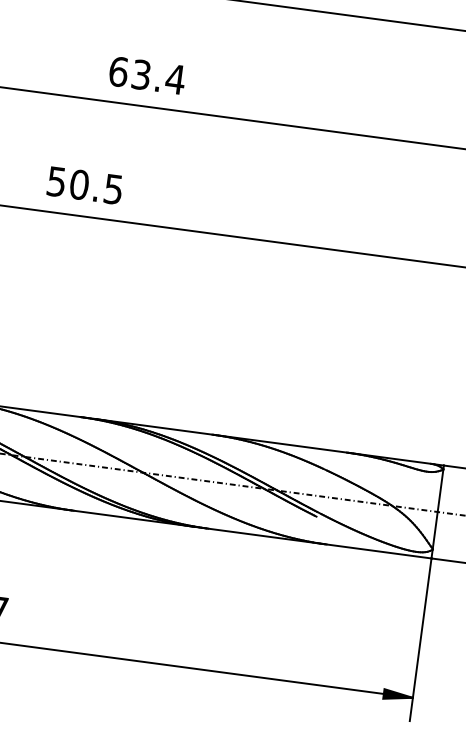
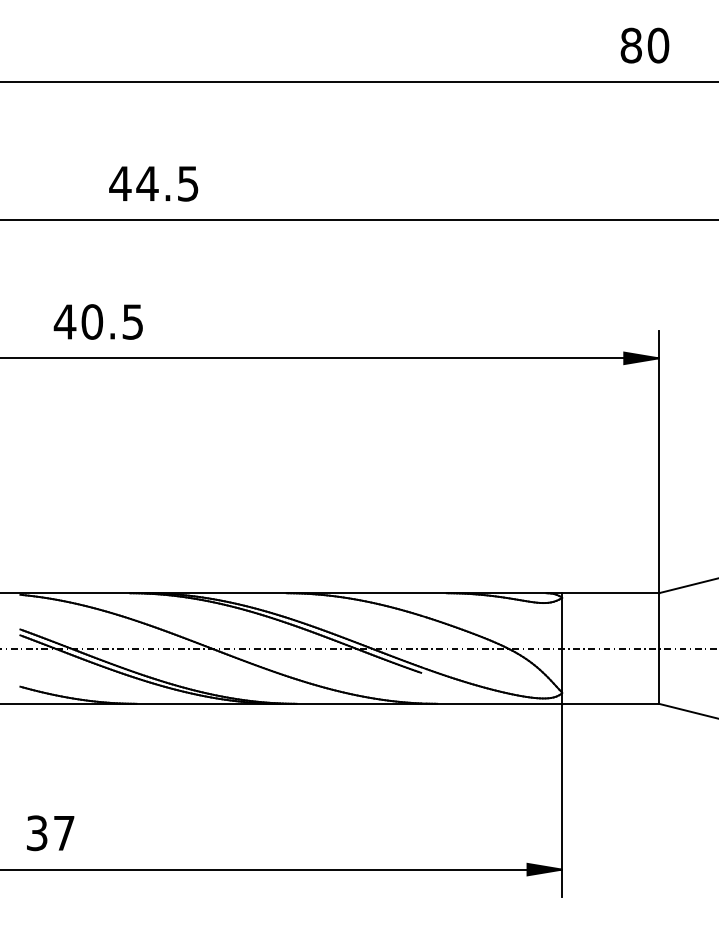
text: (147, 75) -> (154, 183), 63.4 -> 44.5
text: (56, 181) -> (64, 321), 50.5 -> 40.5

